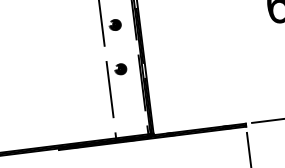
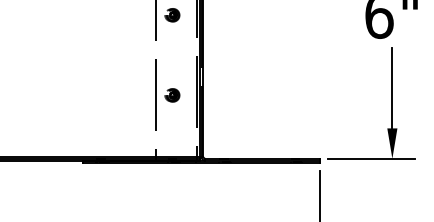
part: (120, 69) -> (172, 95), moved

